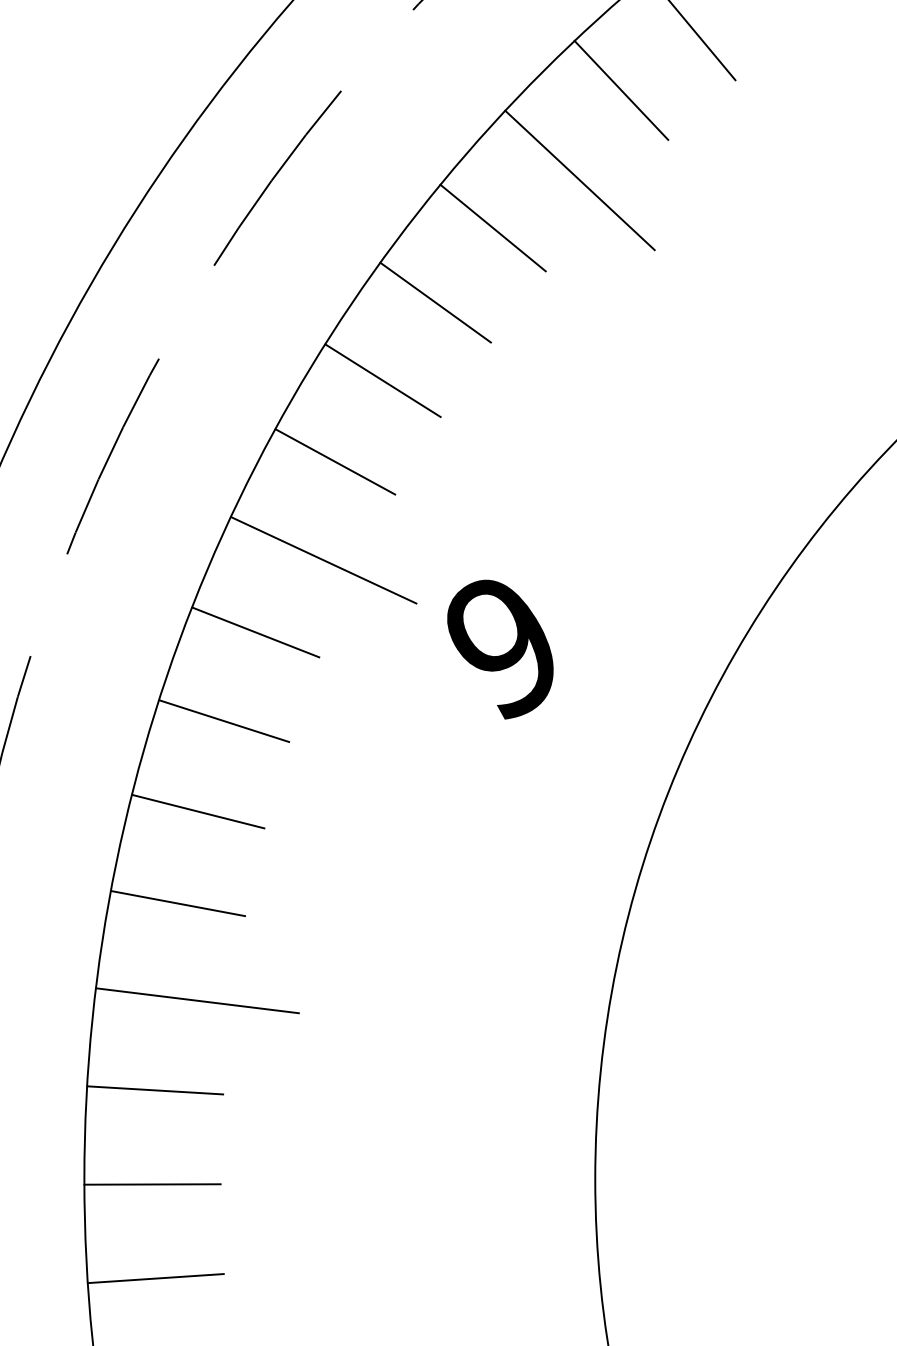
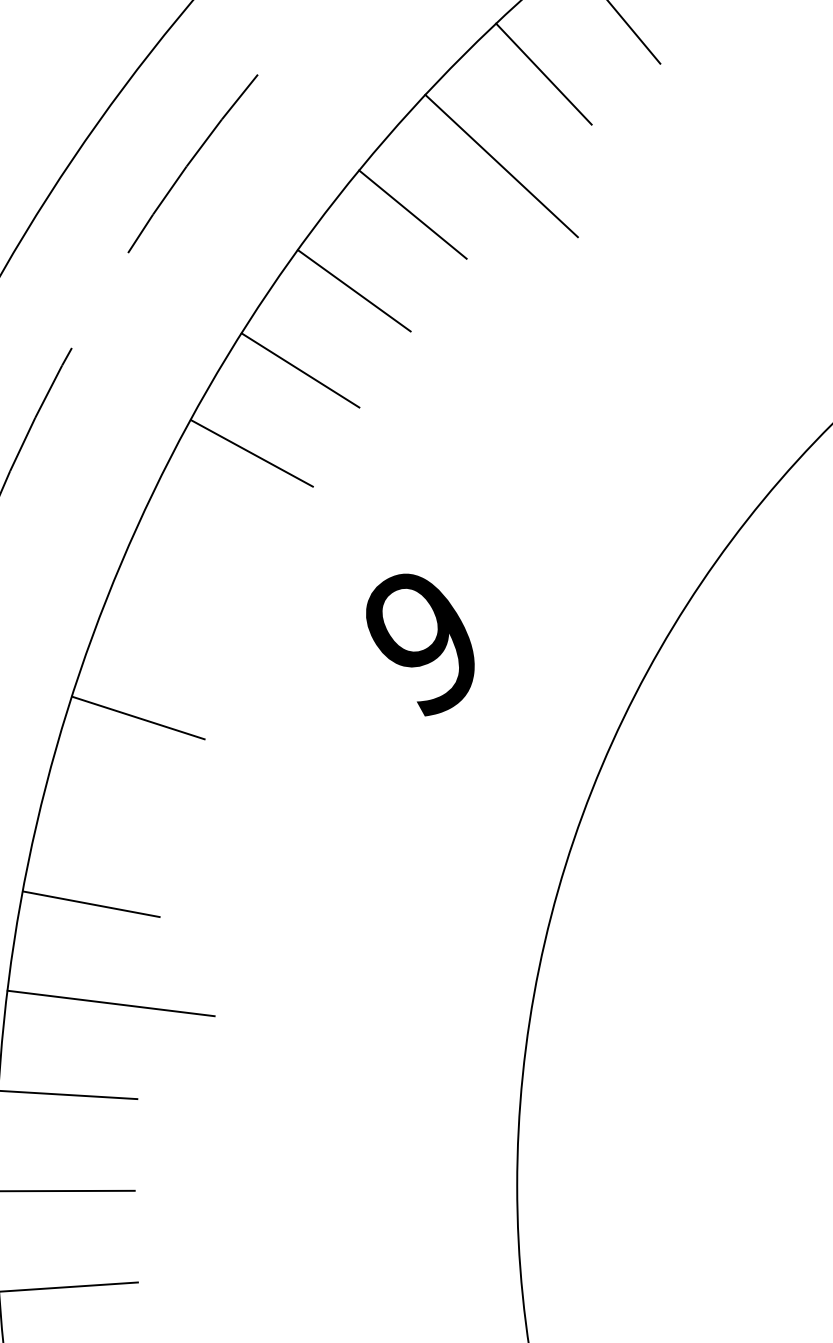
line: (323, 560) -> (239, 554), removed
line: (255, 632) -> (170, 627), removed
line: (198, 811) -> (112, 810), removed

